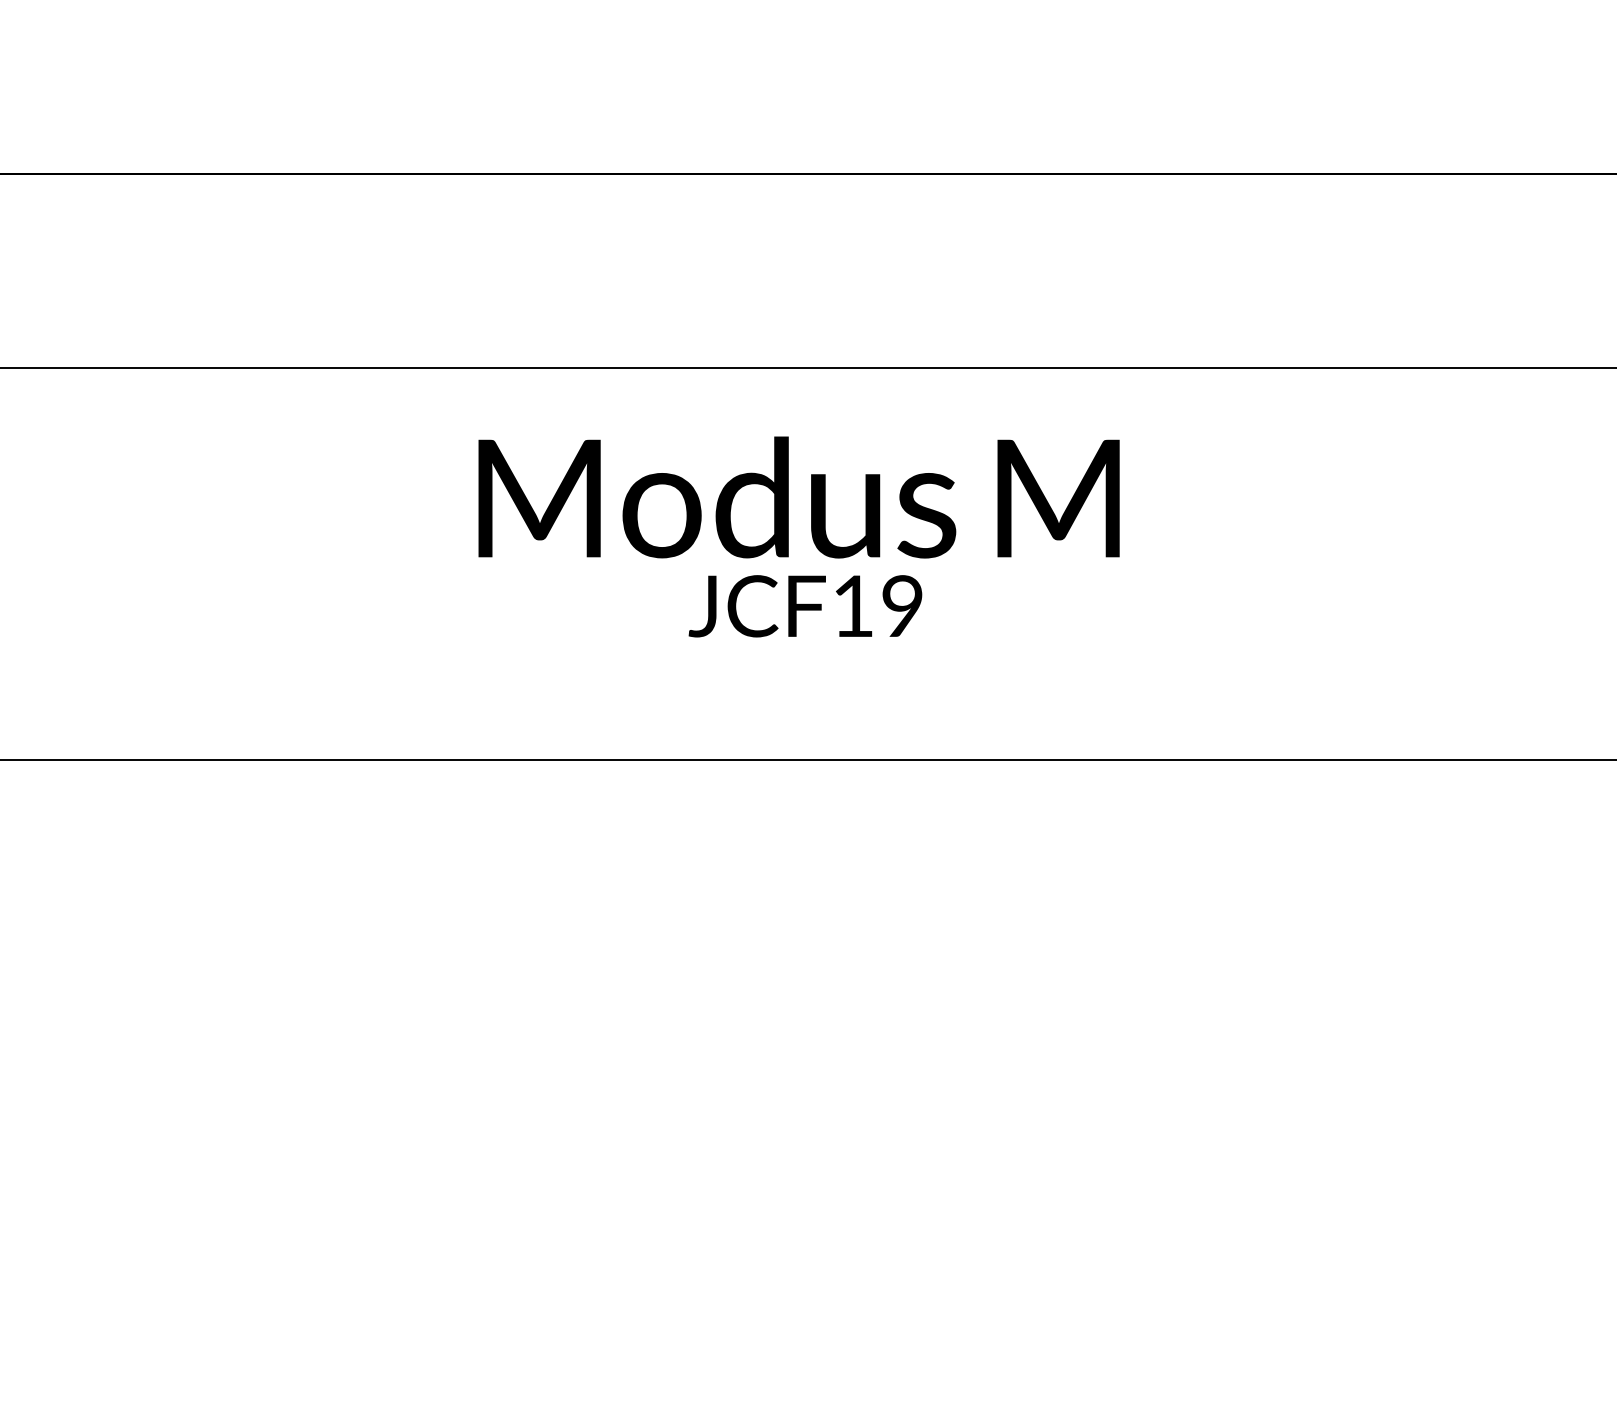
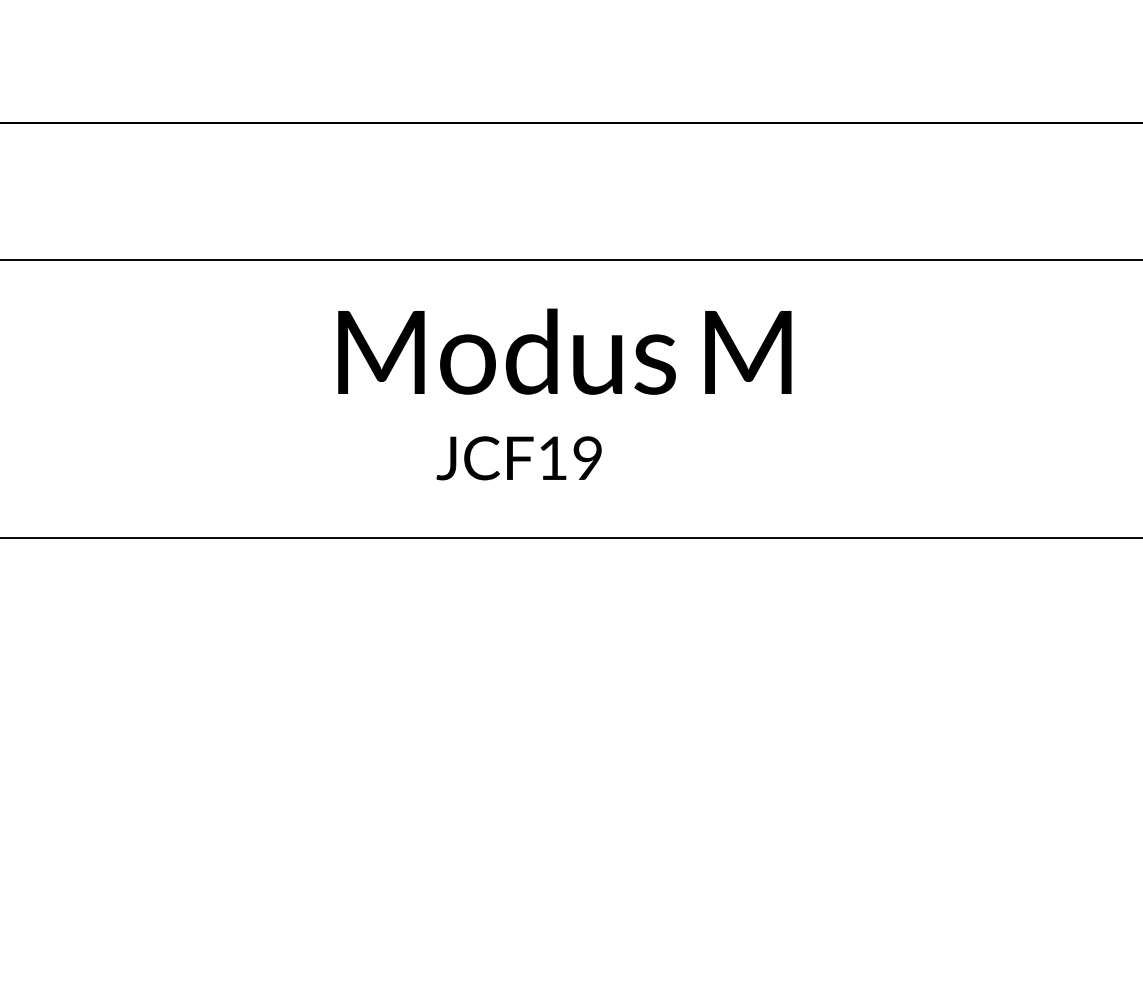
text: (805, 606) -> (519, 458), moved

